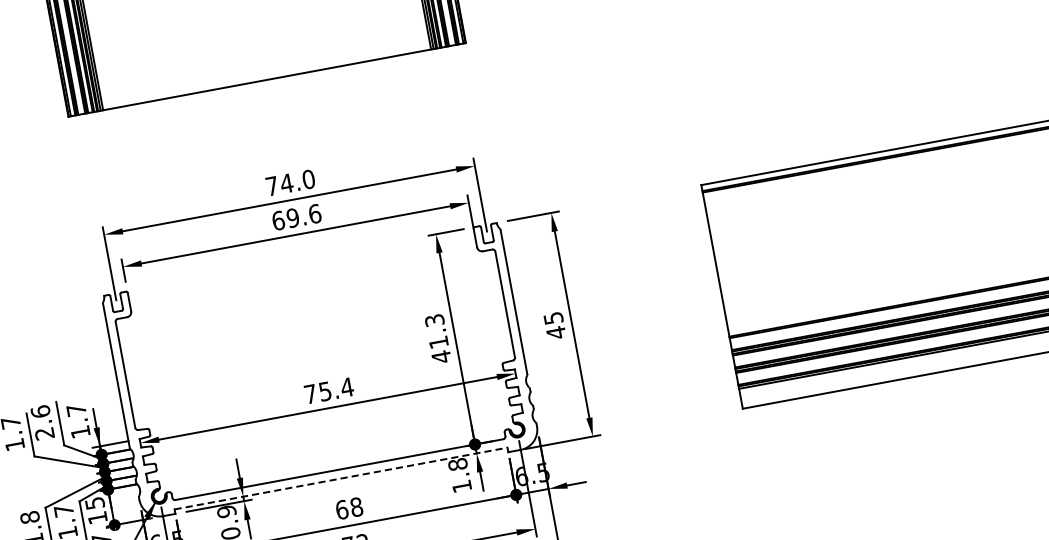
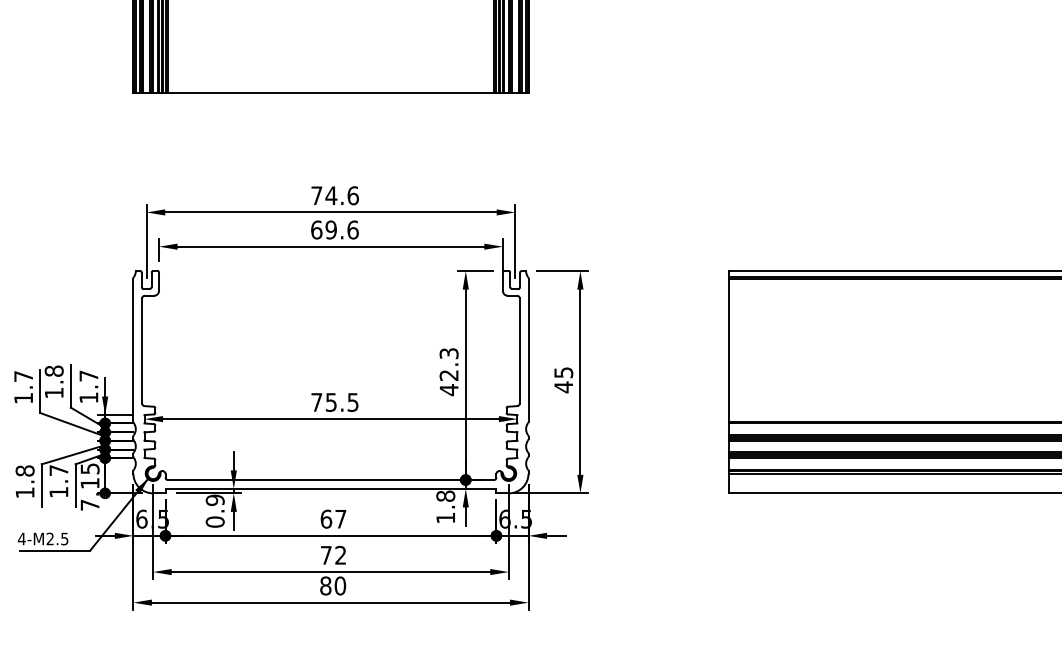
text: (308, 179) -> (352, 195), 74.0 -> 74.6
text: (438, 342) -> (448, 375), 41.3 -> 42.3
text: (347, 387) -> (353, 402), 75.4 -> 75.5
text: (41, 422) -> (53, 381), 2.6 -> 1.8
line: (341, 478) -> (331, 488), dashed -> solid
text: (356, 506) -> (340, 518), 68 -> 67

